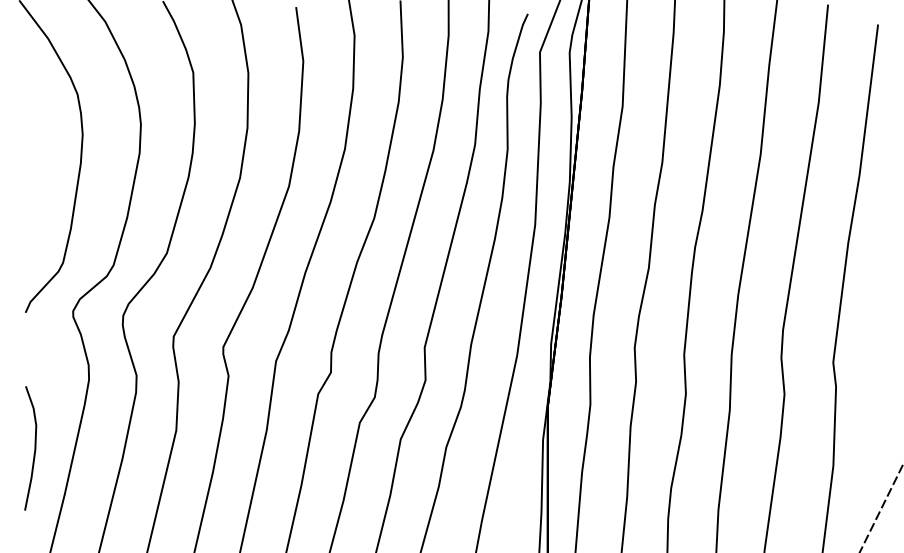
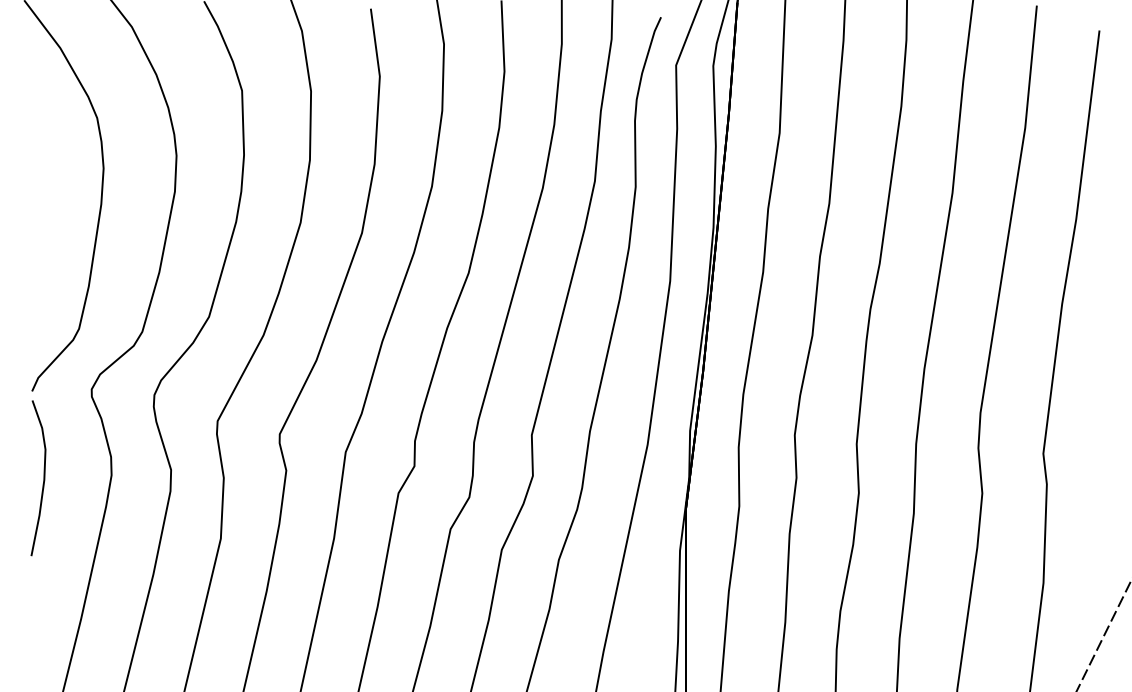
curve: (34, 448) -> (43, 478), moved

